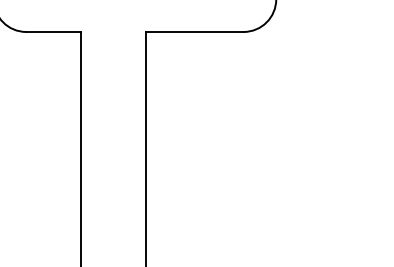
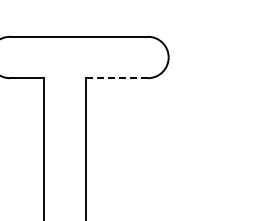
line: (195, 32) -> (117, 78), solid -> dashed

